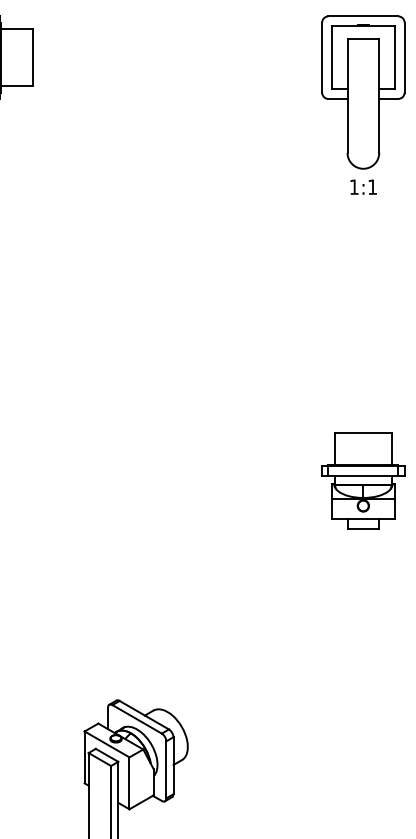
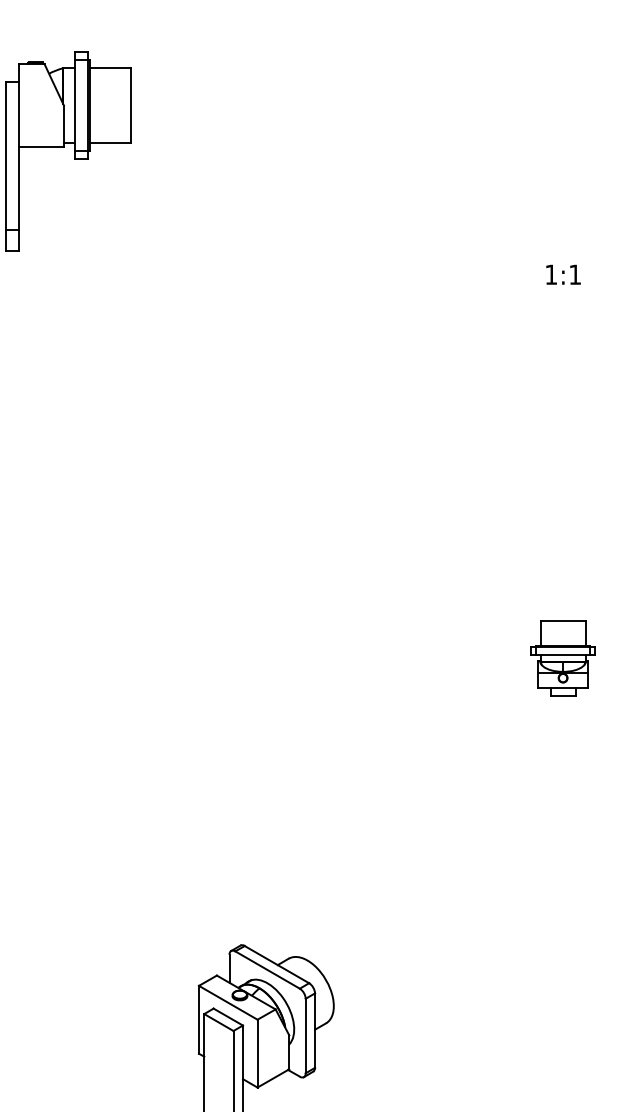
part: (362, 92) -> (562, 150), removed
part: (362, 480) -> (562, 658), size x0.6

